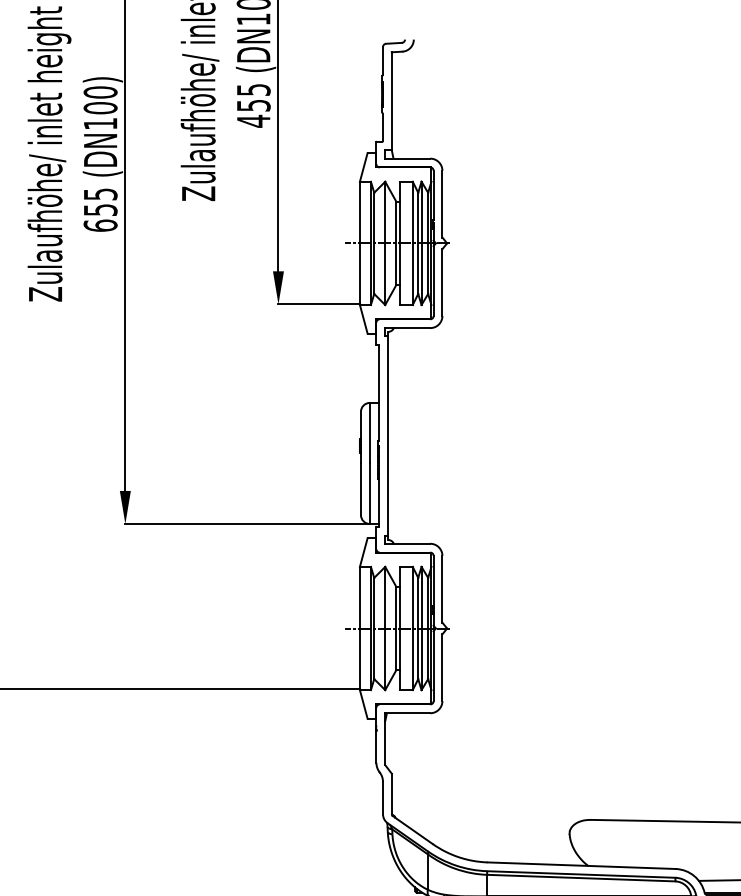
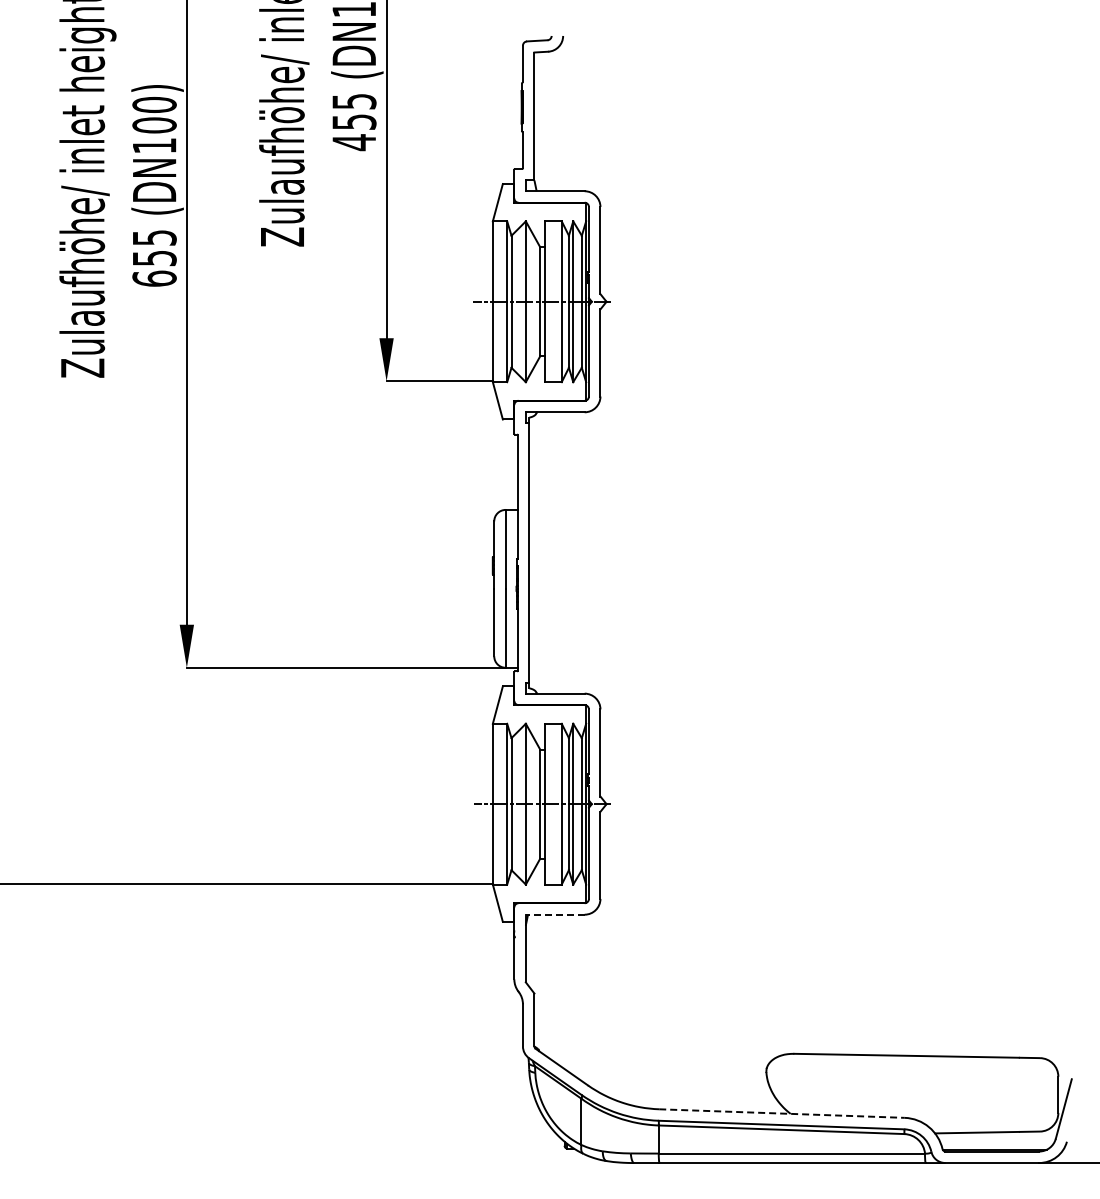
line: (407, 713) -> (554, 914), solid -> dashed
line: (581, 865) -> (781, 1113), solid -> dashed

